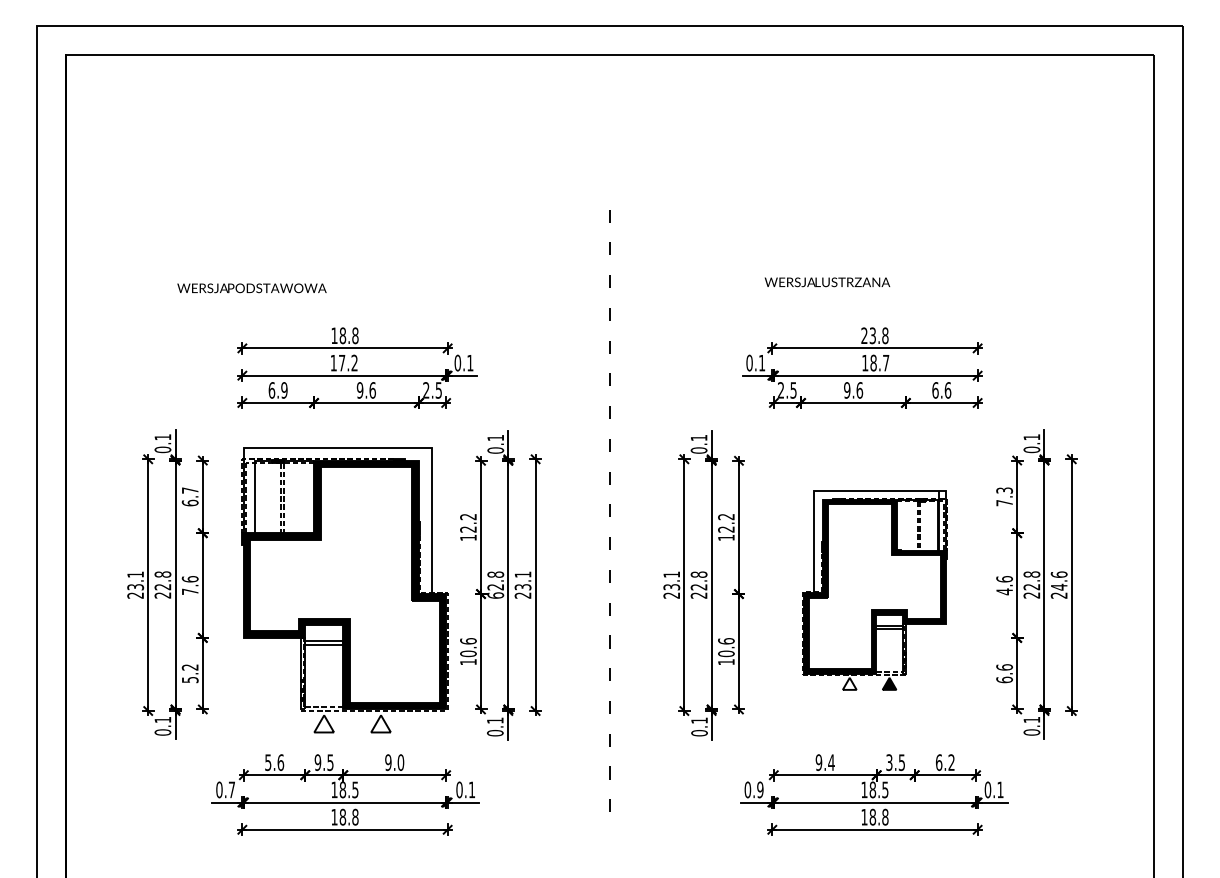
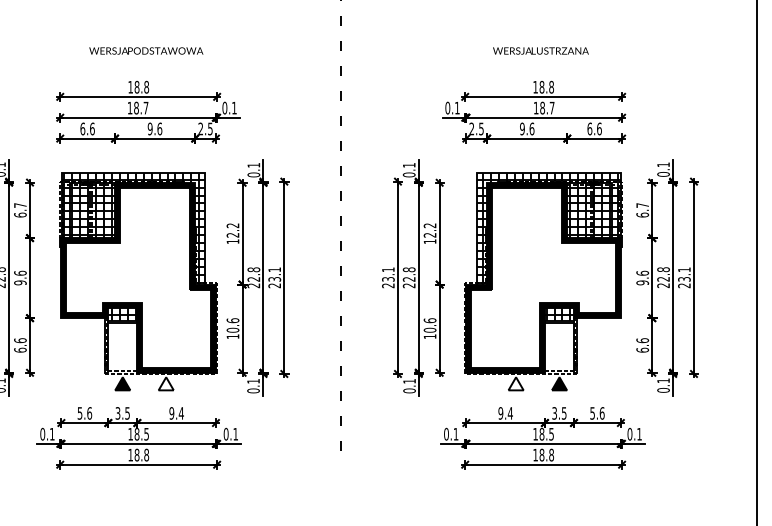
text: (827, 282) -> (540, 51), moved
text: (251, 288) -> (145, 51), moved
text: (868, 335) -> (538, 87), 23.8 -> 18.8
text: (348, 362) -> (141, 107), 17.2 -> 18.7
text: (284, 390) -> (92, 129), 6.9 -> 6.6
text: (1004, 496) -> (642, 210), 7.3 -> 6.7
hatch: (337, 520) -> (132, 228), added
text: (1058, 580) -> (683, 274), 24.6 -> 23.1
part: (874, 590) -> (543, 281), size x1.43
text: (189, 591) -> (19, 282), 7.6 -> 9.6
text: (1004, 591) -> (642, 282), 4.6 -> 9.6
text: (495, 595) -> (253, 285), 62.8 -> 22.8
hatch: (324, 633) -> (123, 314), added
text: (189, 673) -> (19, 345), 5.2 -> 6.6
fill: (324, 723) -> (123, 383), added
text: (317, 762) -> (117, 413), 9.5 -> 3.5
text: (400, 762) -> (181, 413), 9.0 -> 9.4
text: (945, 762) -> (597, 413), 6.2 -> 5.6
text: (231, 789) -> (51, 433), 0.7 -> 0.1
text: (760, 789) -> (456, 433), 0.9 -> 0.1

